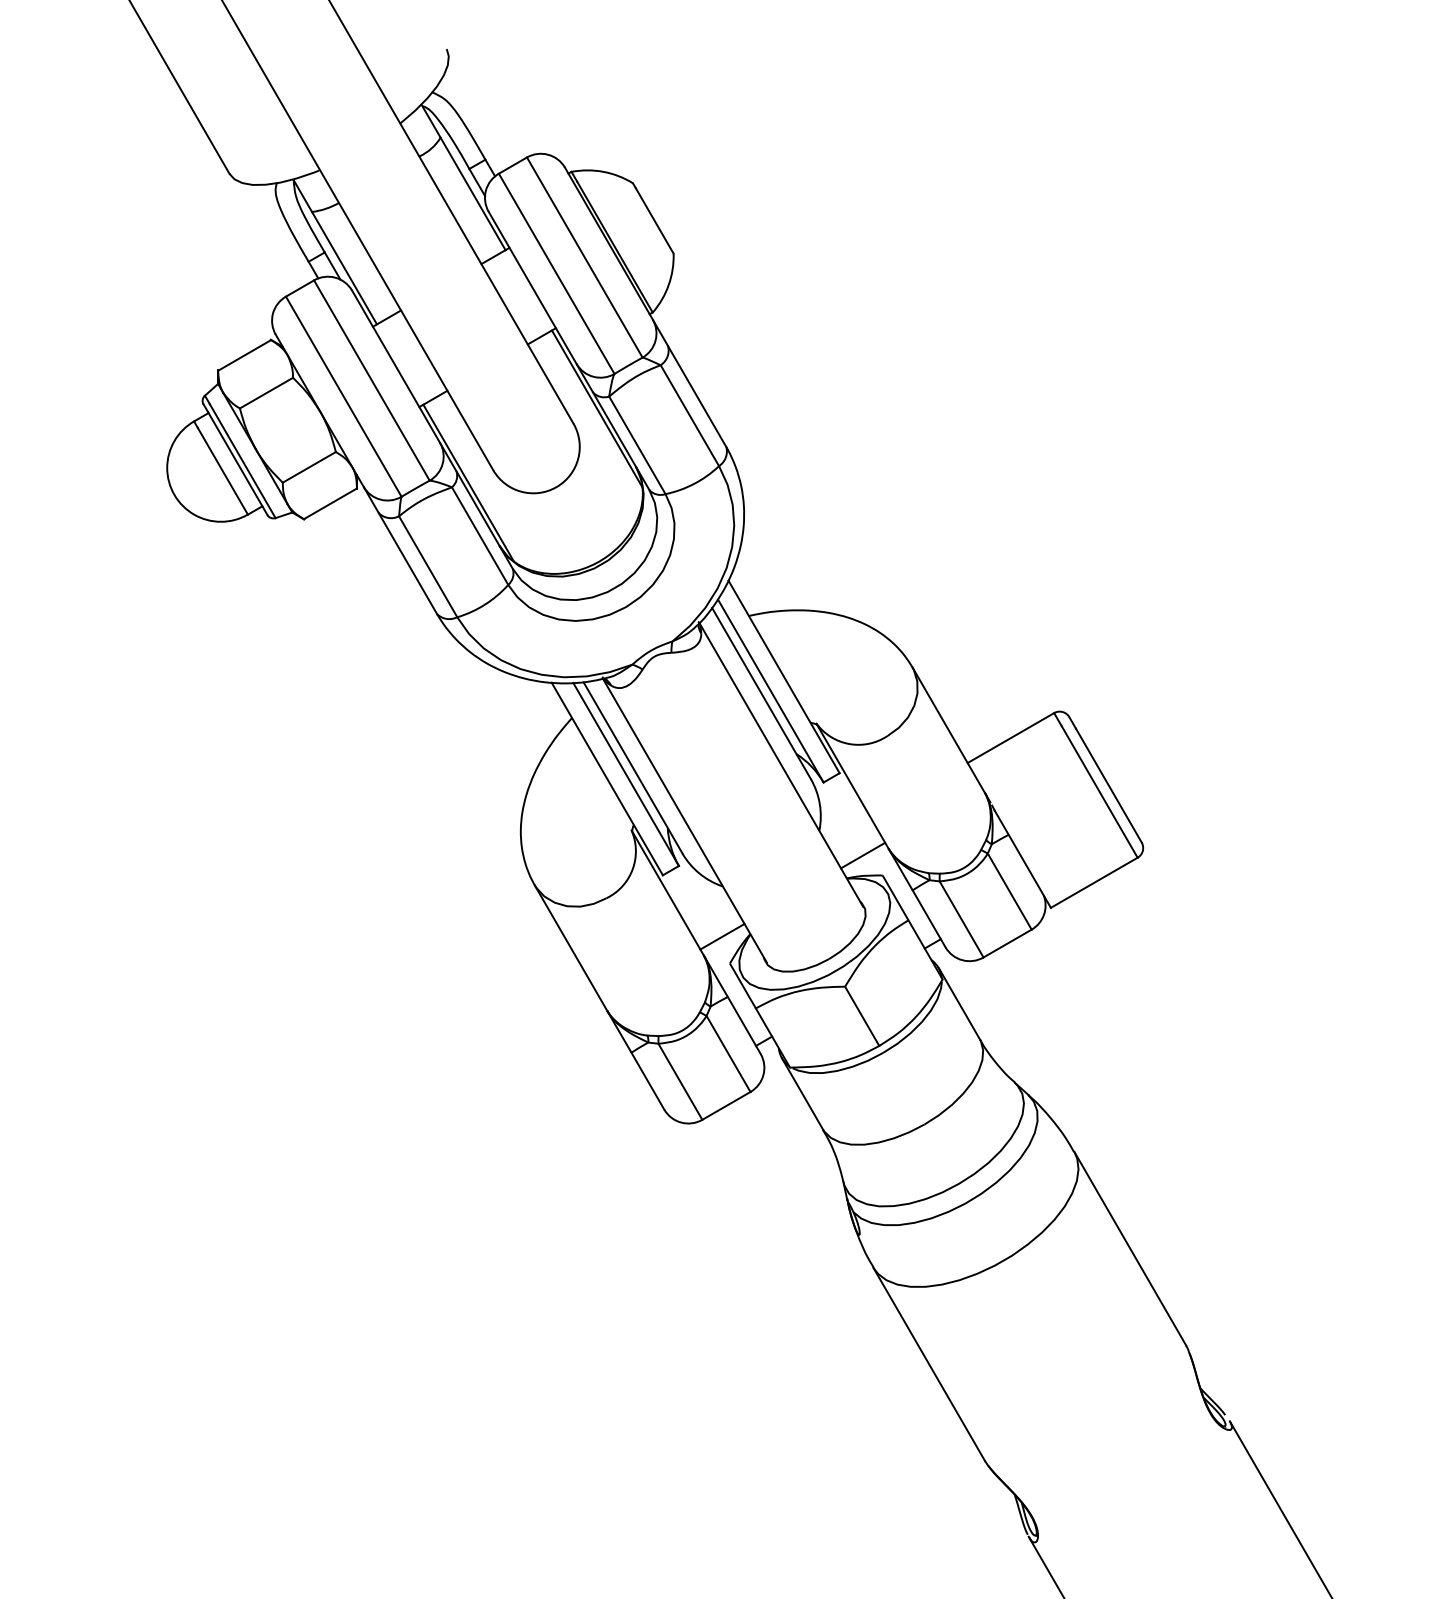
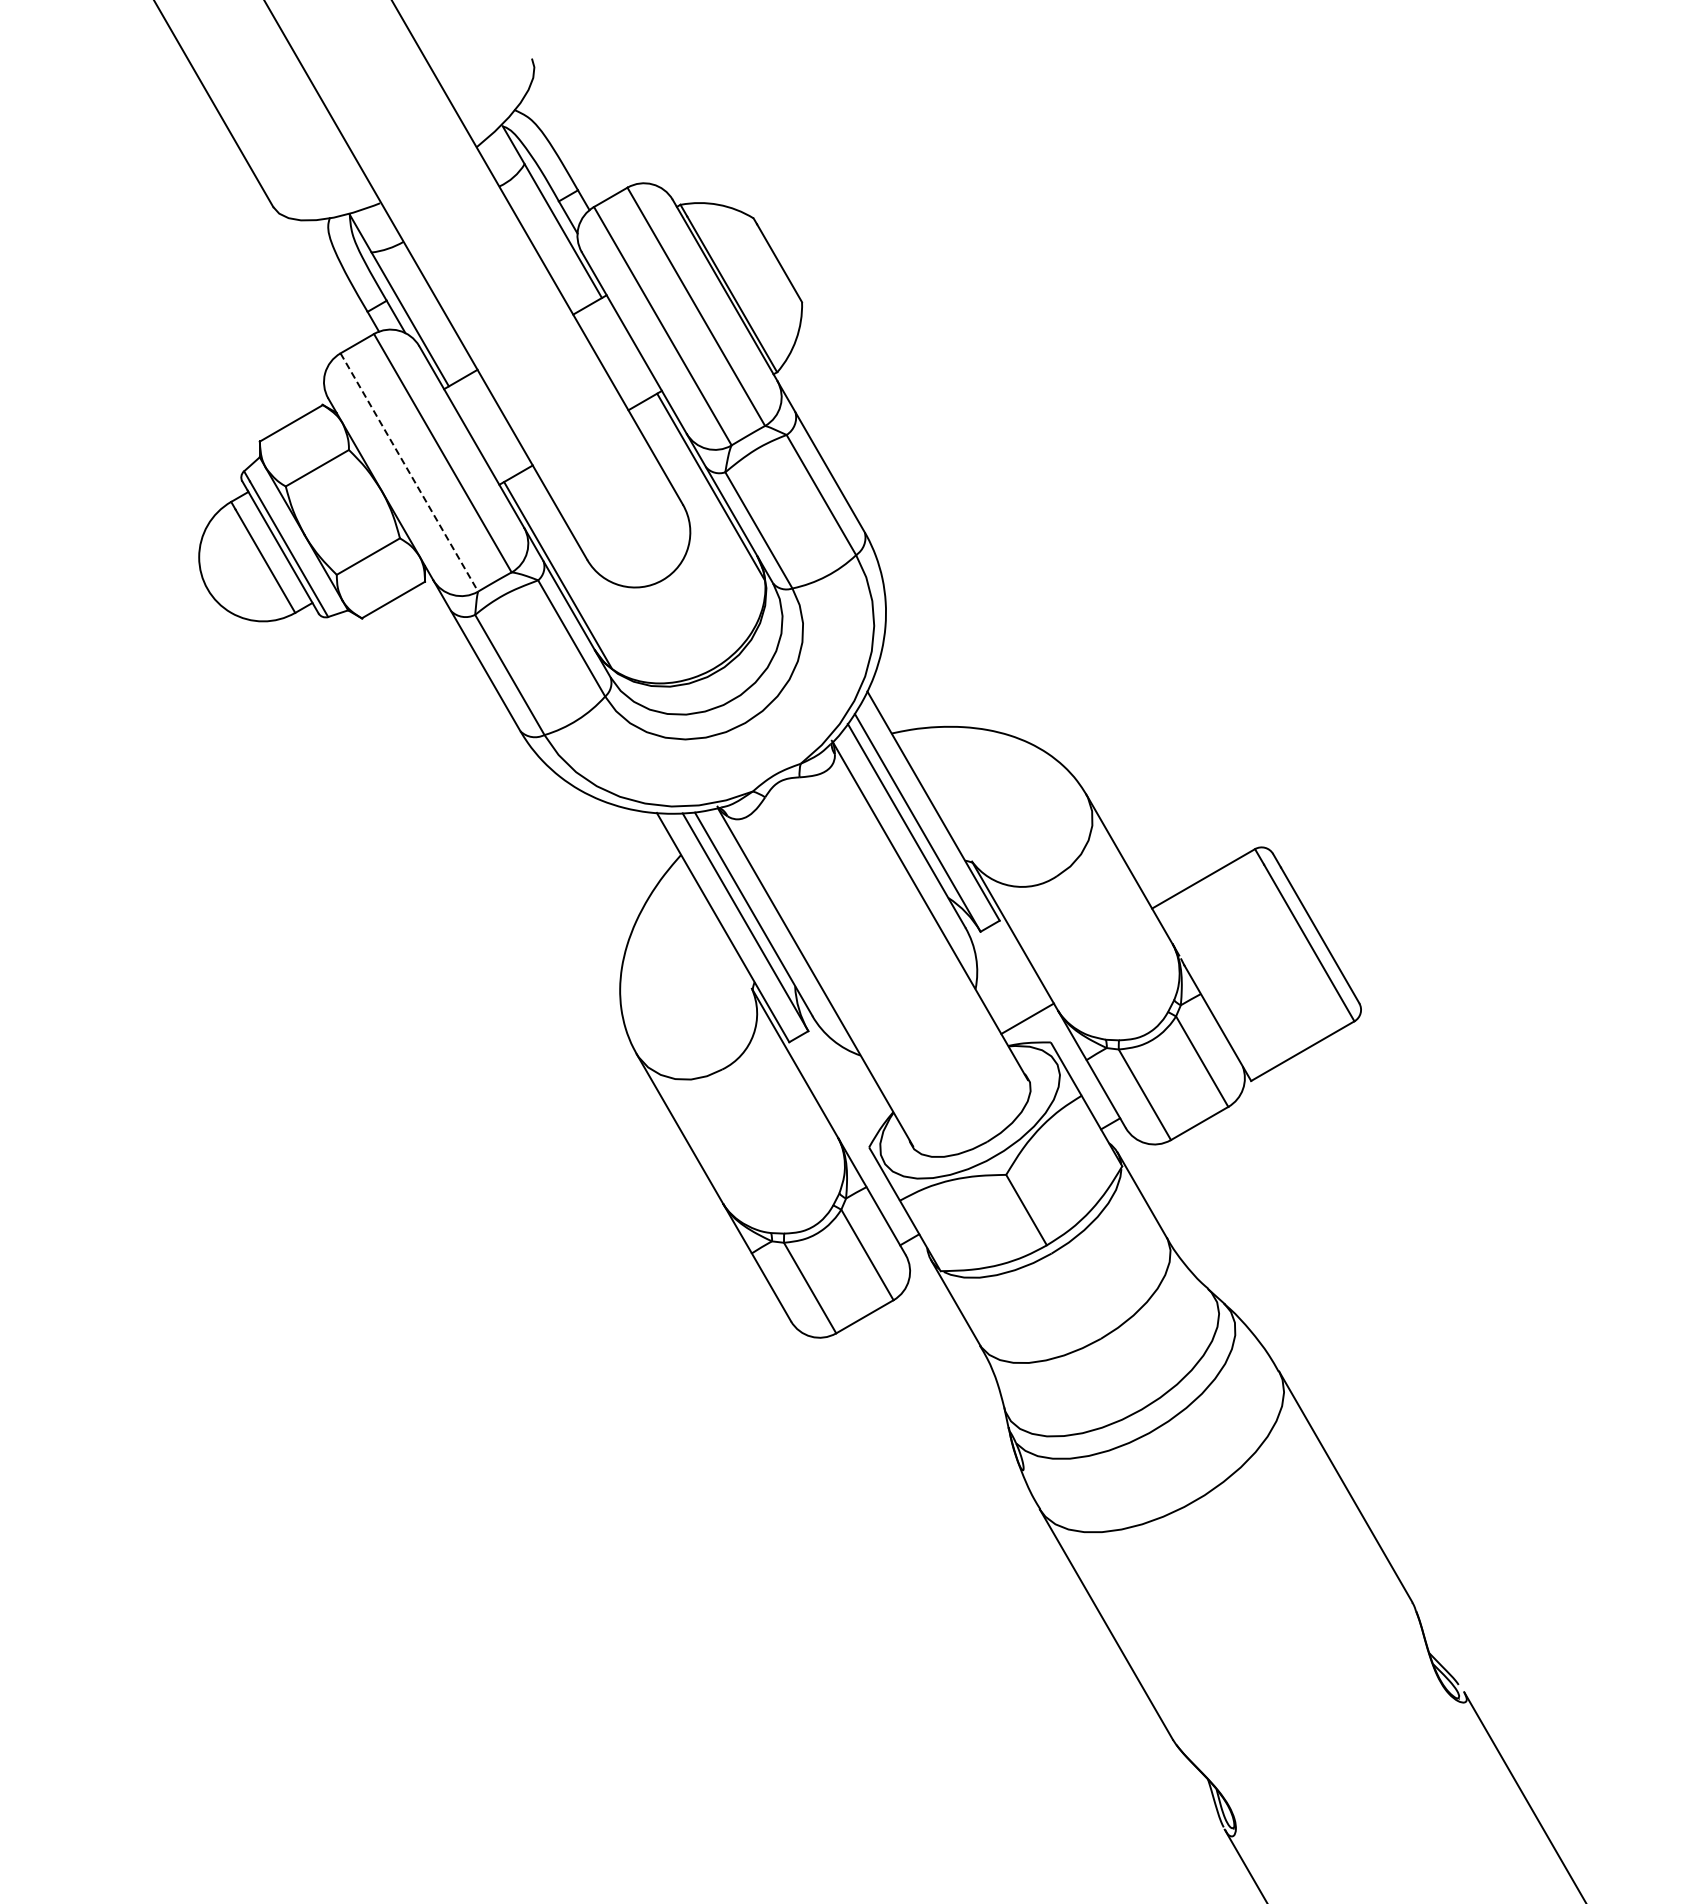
line: (343, 396) -> (409, 472), solid -> dashed
line: (721, 936) -> (859, 1115), removed

